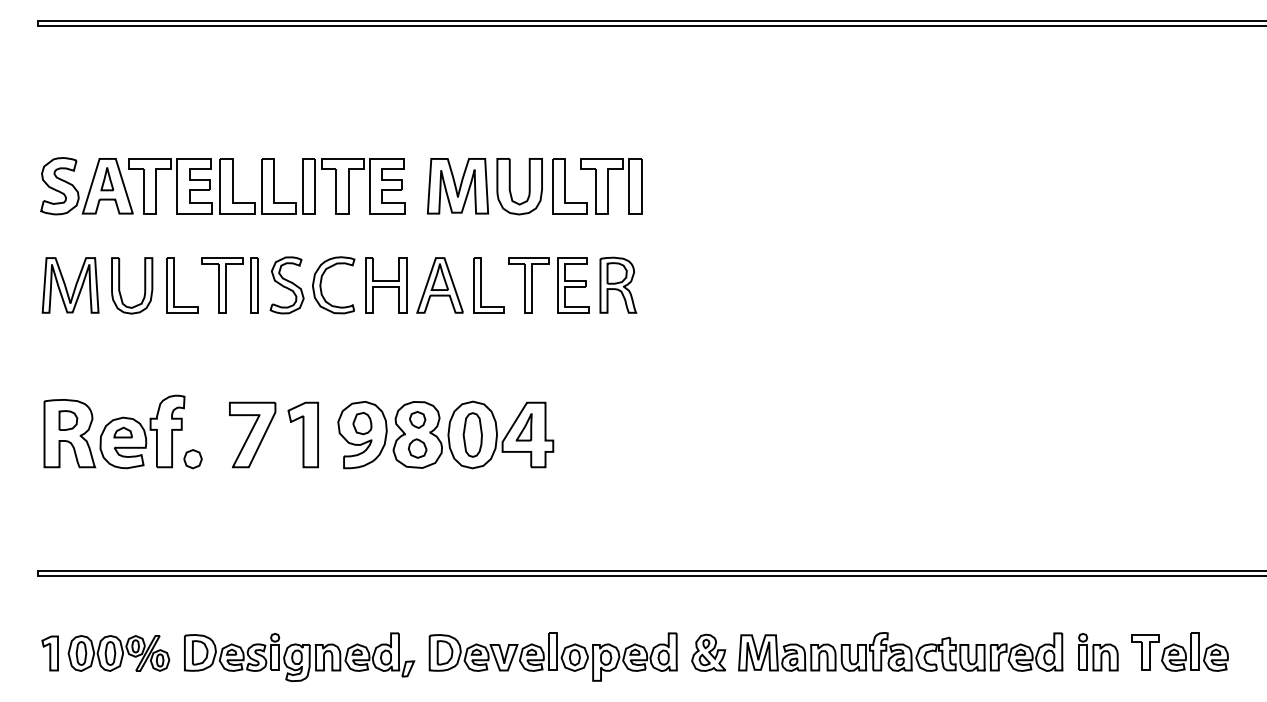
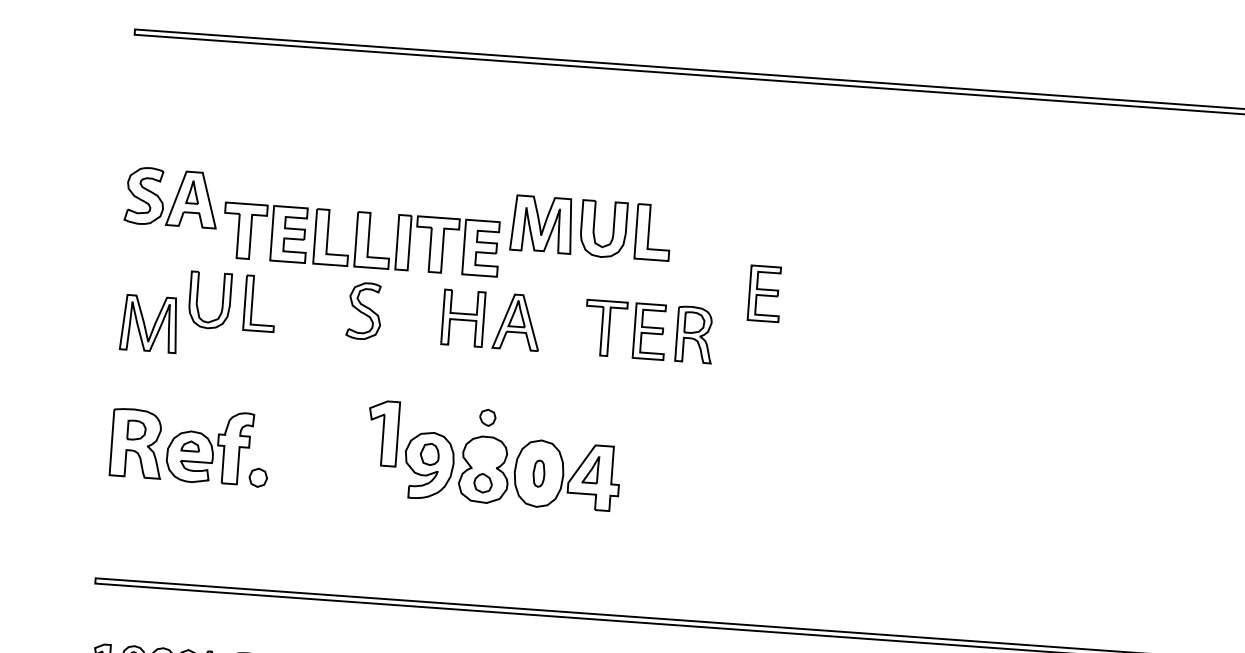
part: (266, 186) -> (361, 239), moved
part: (611, 186) -> (695, 235), removed
part: (685, 239) -> (765, 293), added
part: (70, 285) -> (149, 323), moved
part: (229, 285) -> (307, 307), removed
part: (321, 285) -> (398, 313), removed
part: (481, 285) -> (558, 325), removed
part: (417, 419) -> (487, 417), moved
part: (252, 434) -> (319, 457), removed
part: (302, 434) -> (382, 432), moved
part: (472, 434) -> (538, 473), size x0.6

